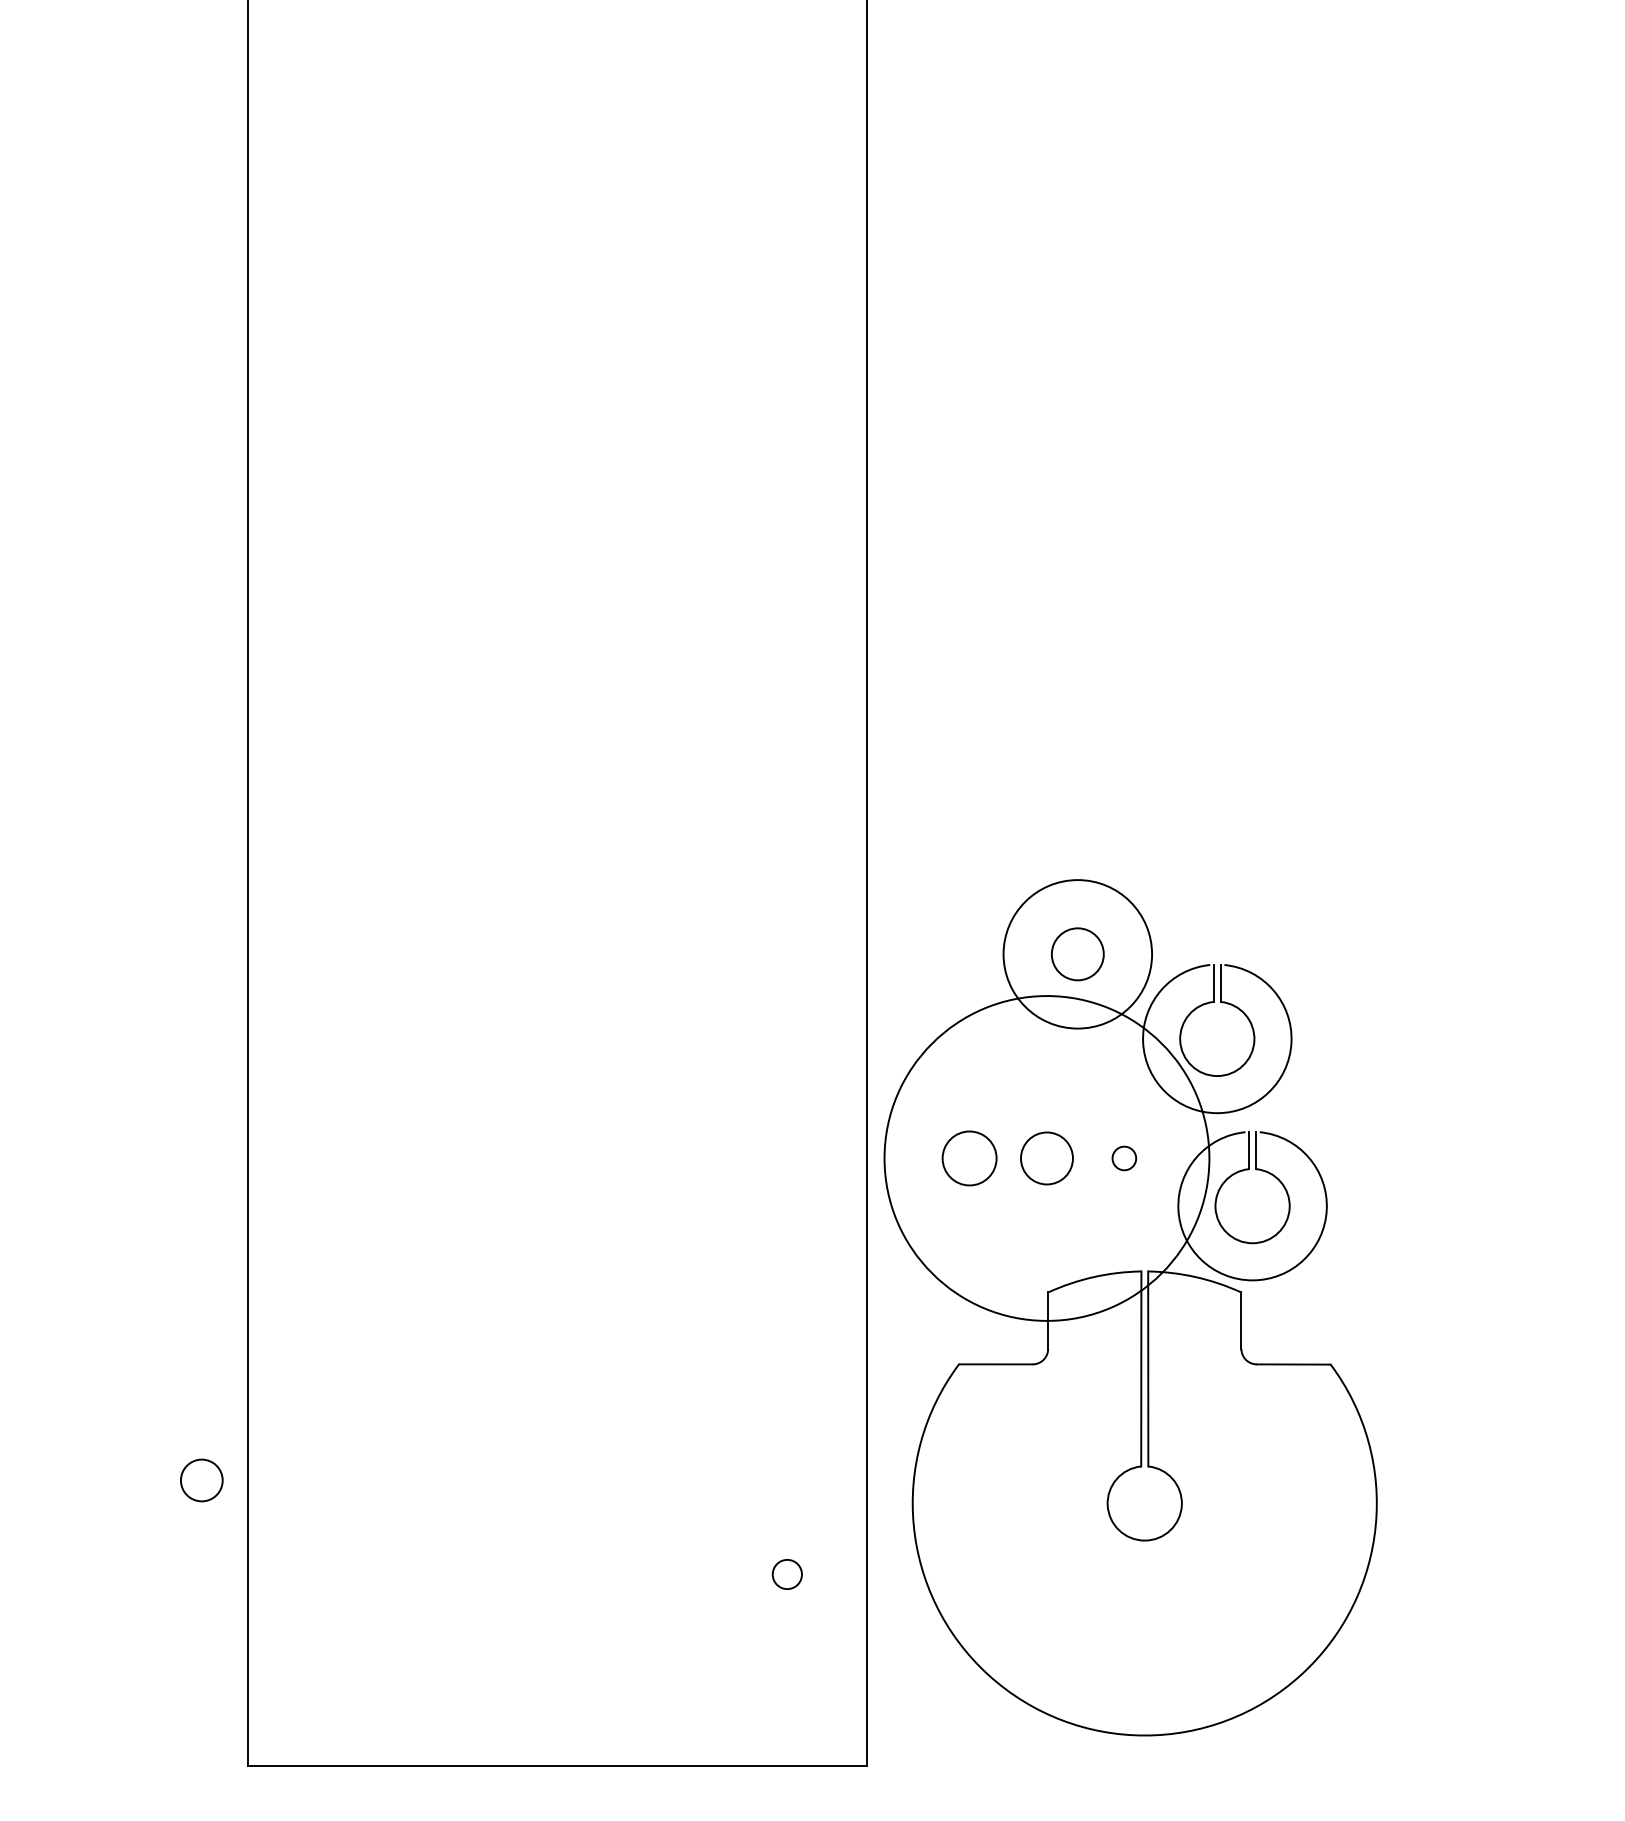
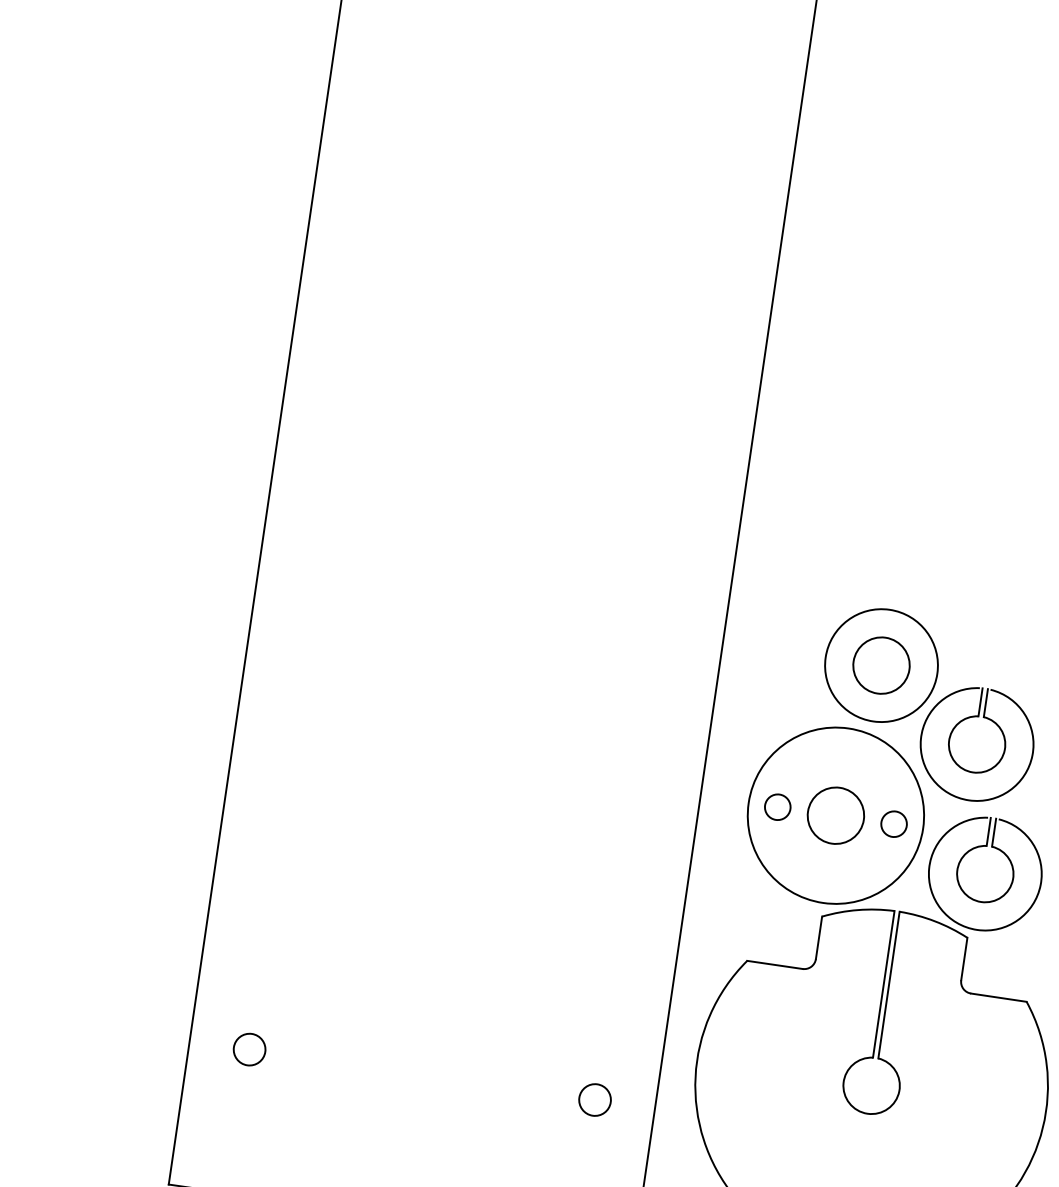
circle: (1077, 954) -> (881, 665), size x1.43
circle: (969, 1158) -> (777, 807), size x0.62
circle: (1046, 1158) -> (835, 815), size x0.71
circle: (1046, 1158) -> (835, 815), size x1.43
circle: (1124, 1158) -> (894, 824), size x1.43
circle: (201, 1480) -> (249, 1049), moved
circle: (787, 1574) -> (595, 1100), size x1.43

